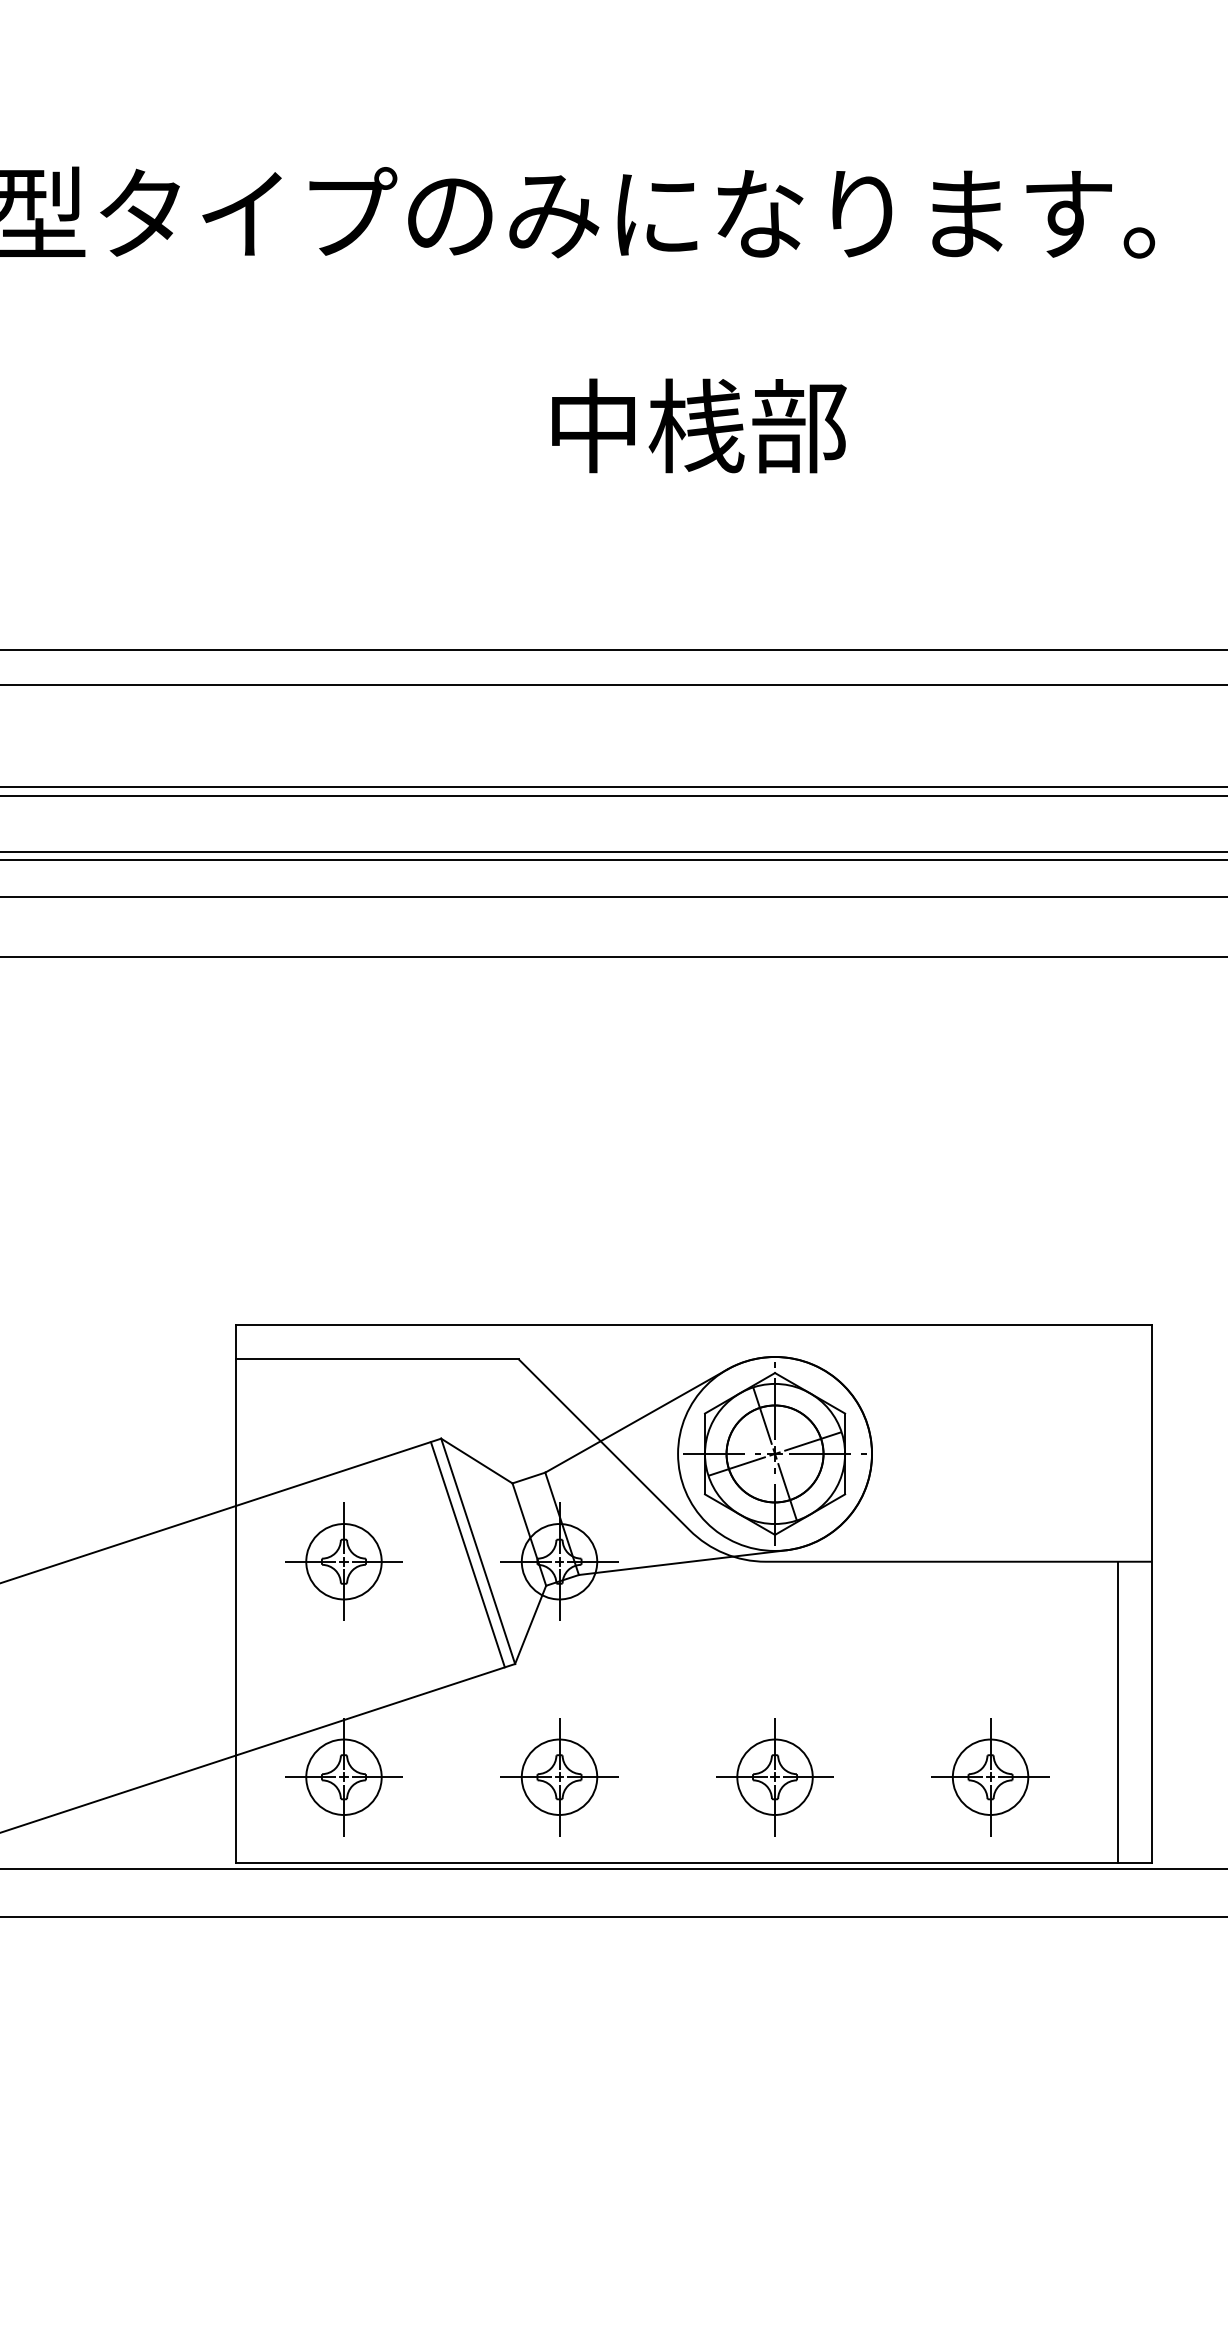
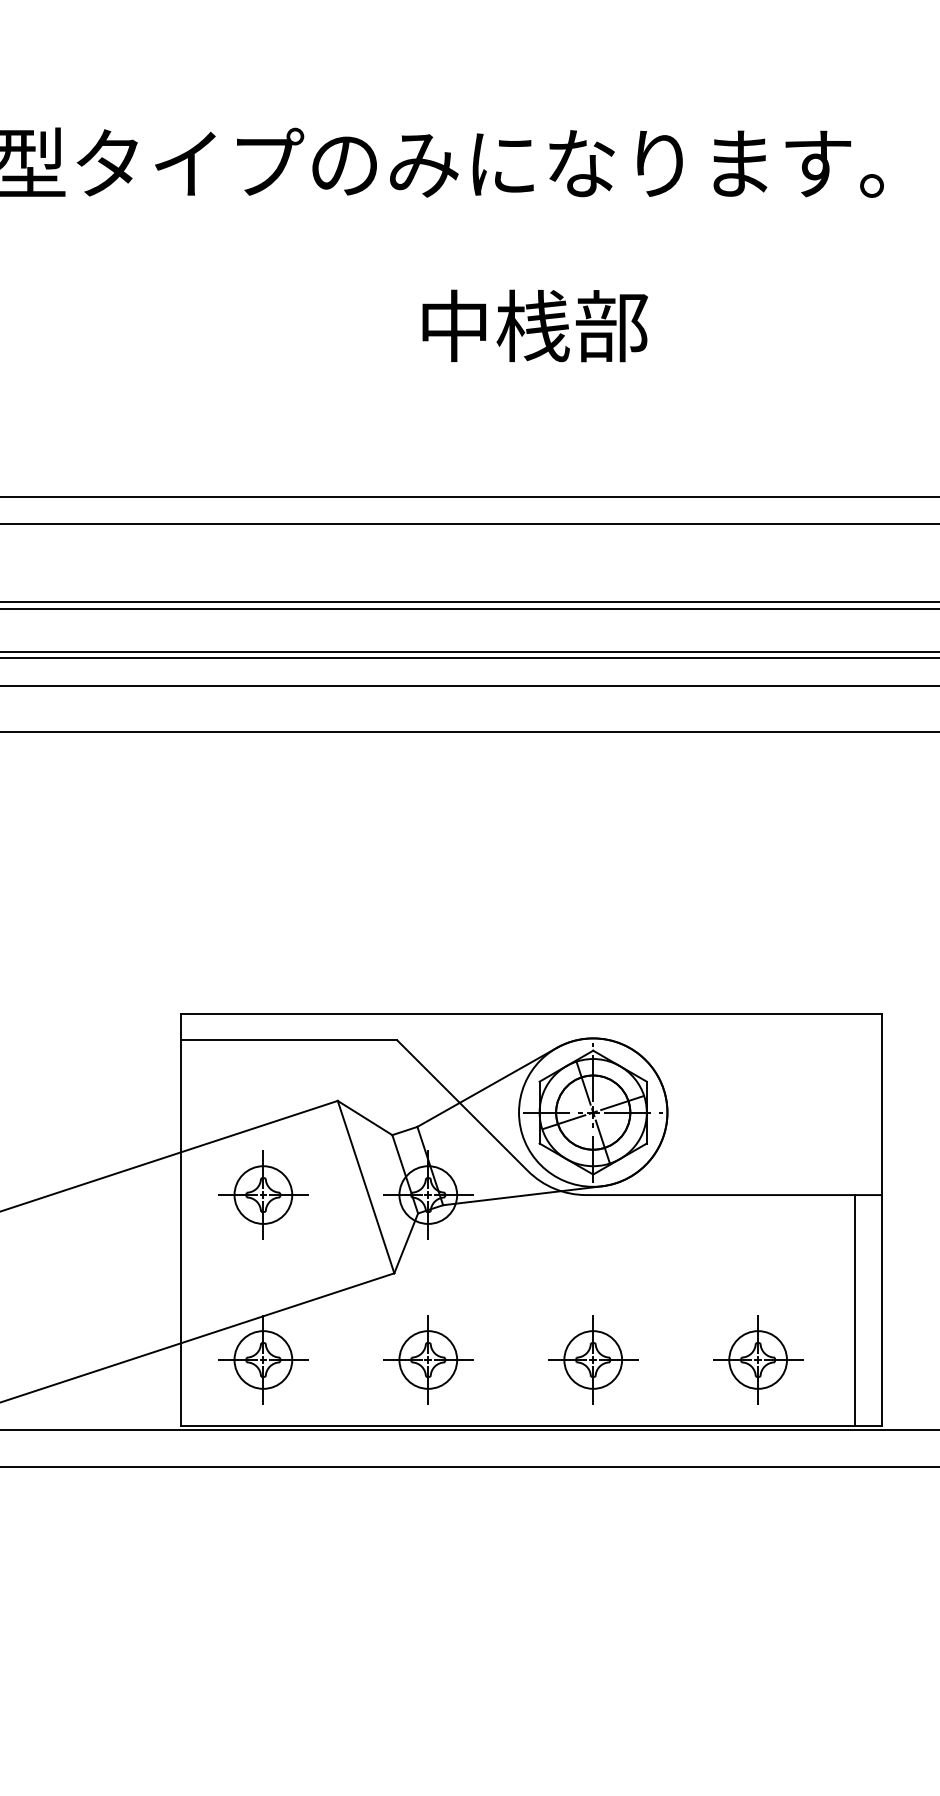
line: (467, 1554) -> (357, 1189), removed

